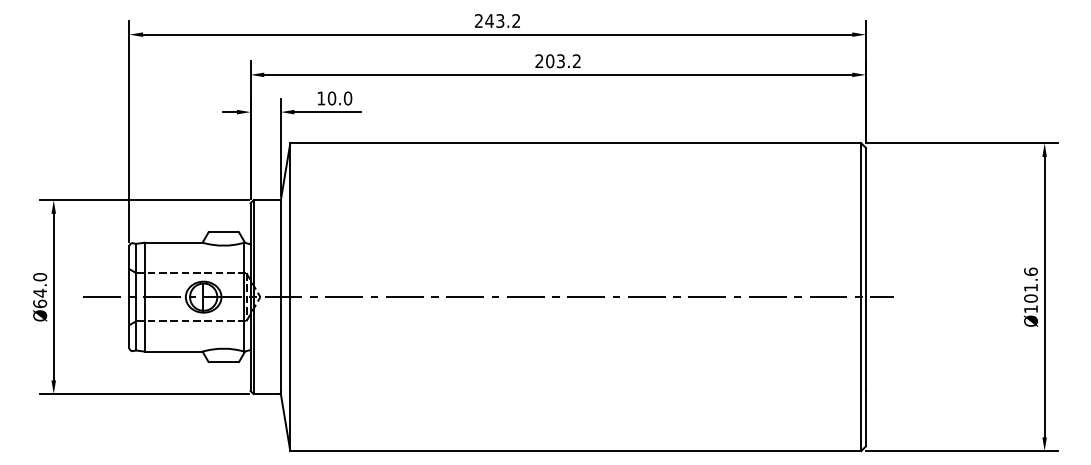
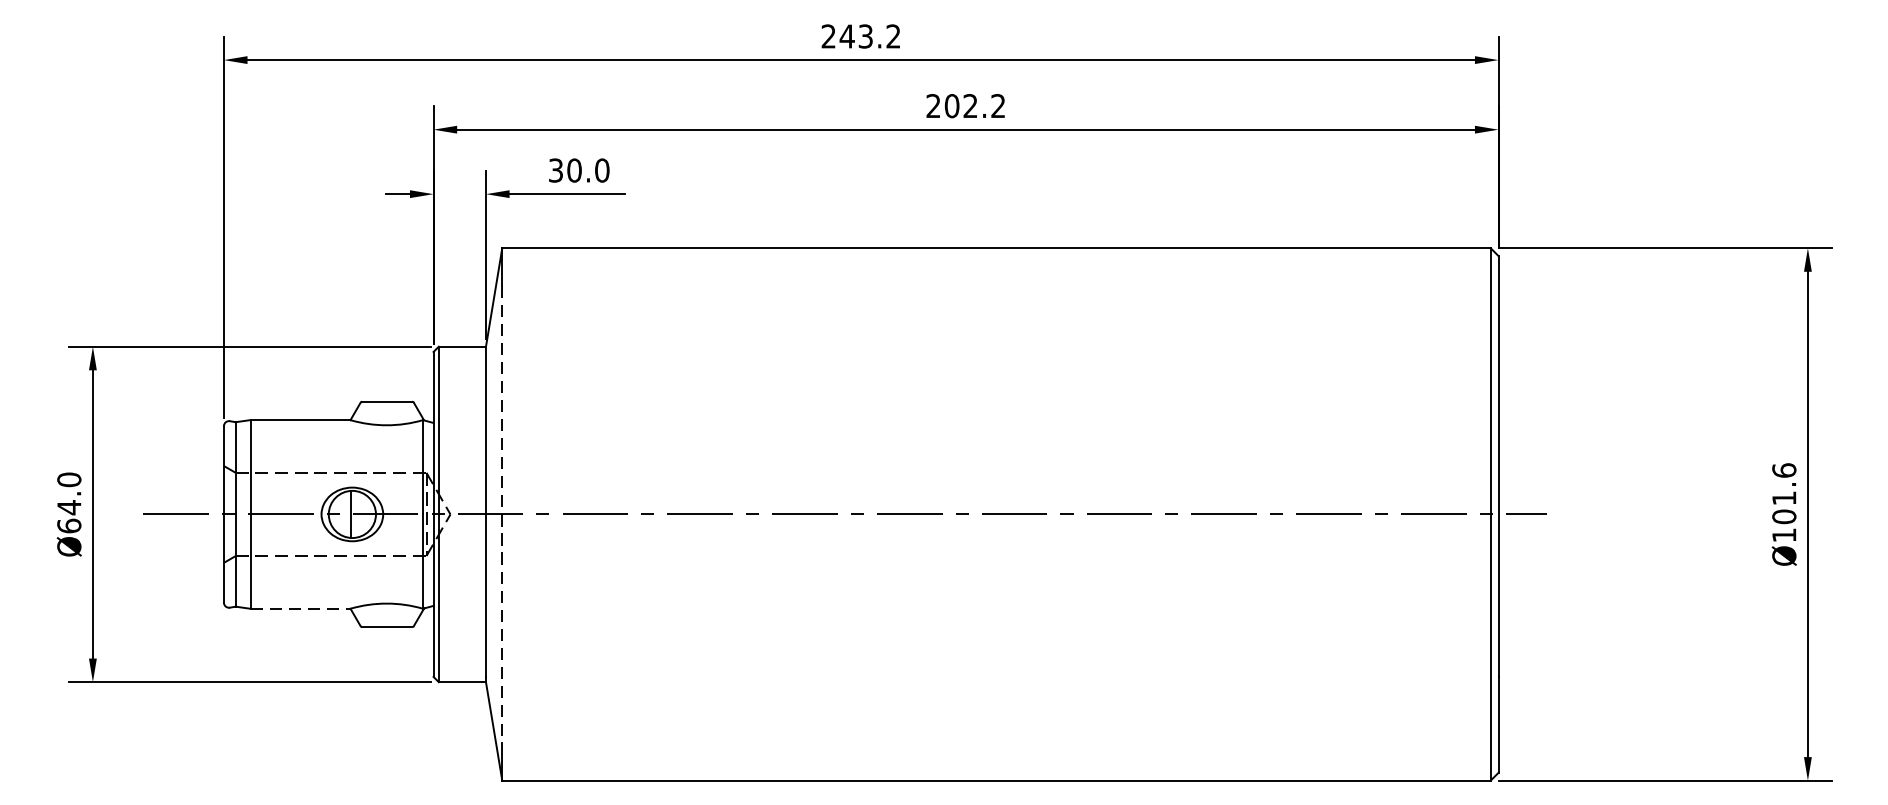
text: (560, 61) -> (969, 106), 203.2 -> 202.2
text: (321, 98) -> (556, 170), 10.0 -> 30.0
line: (290, 297) -> (502, 515), solid -> dashed
line: (173, 351) -> (300, 608), solid -> dashed

